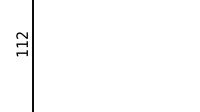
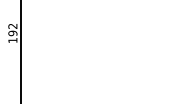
text: (21, 44) -> (12, 33), 112 -> 192

